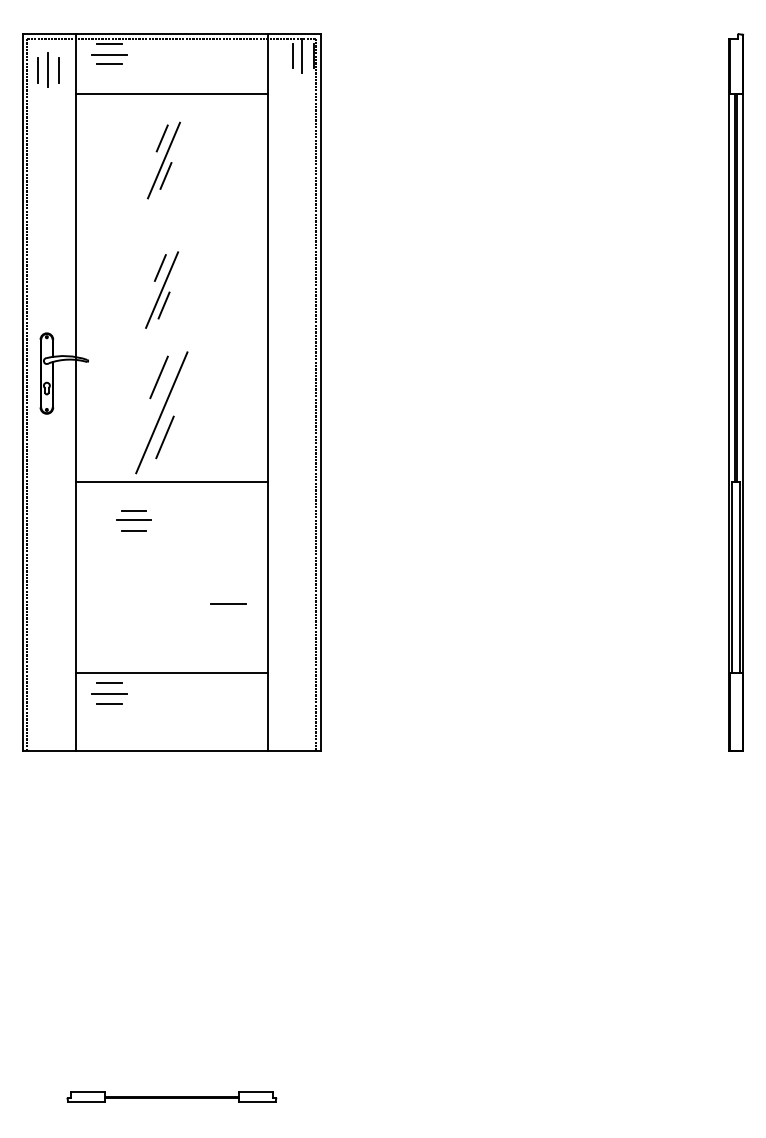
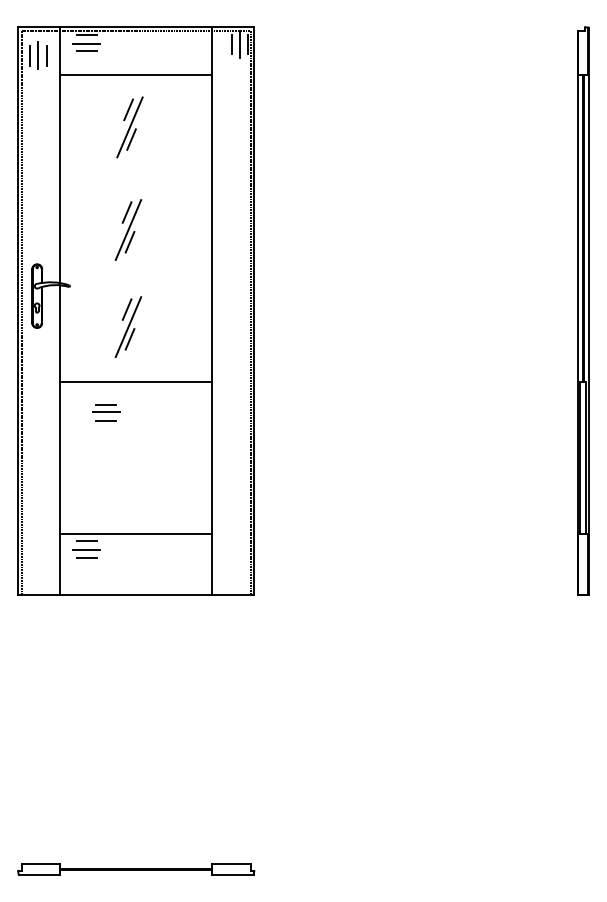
part: (162, 412) -> (128, 327), size x0.62
line: (228, 603) -> (181, 478), removed
part: (171, 1096) -> (135, 868), size x1.43

